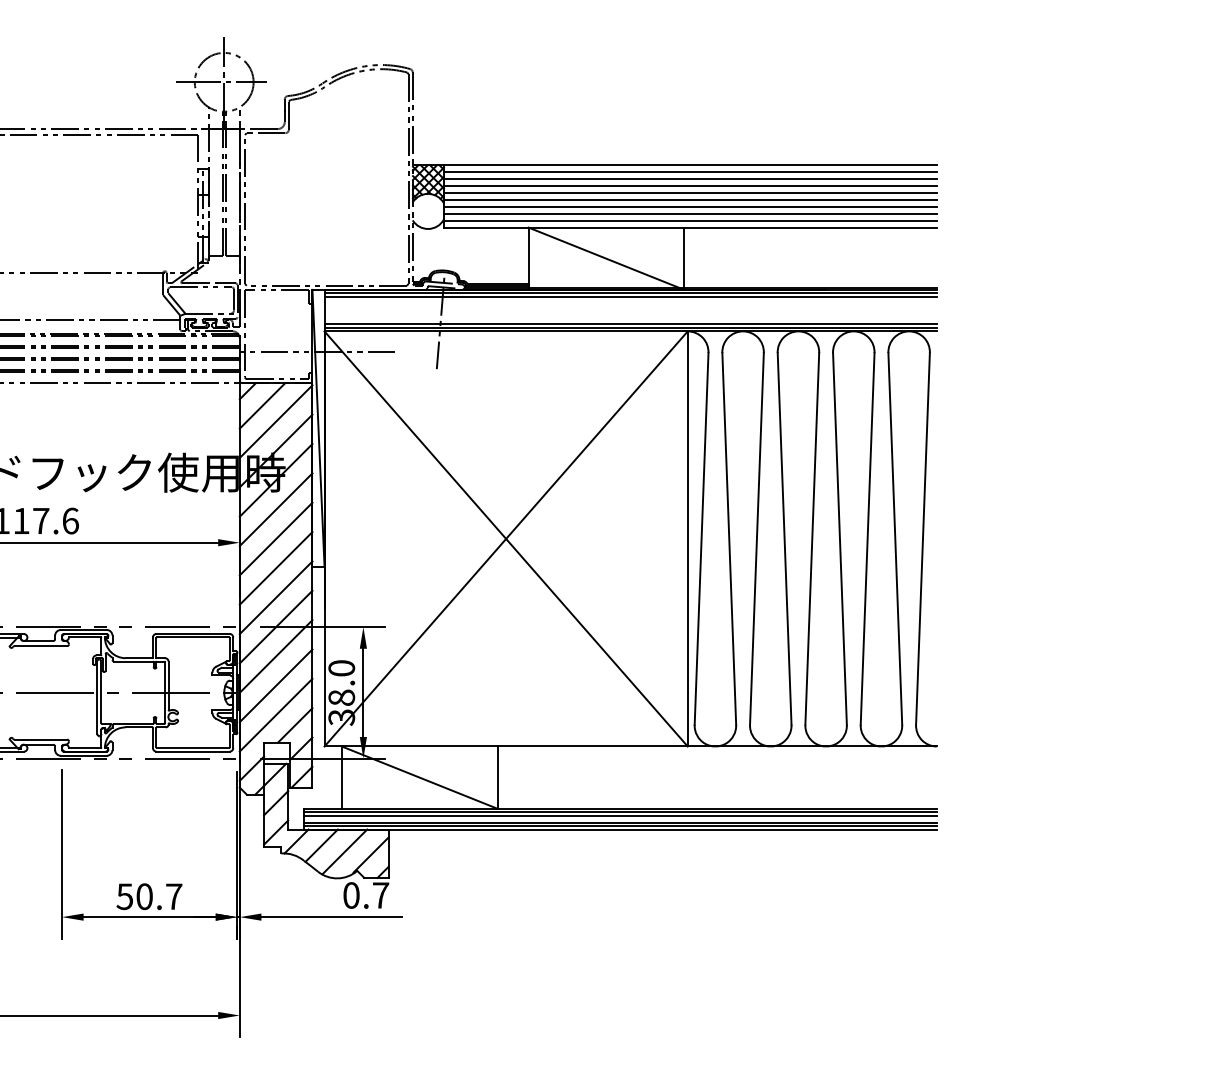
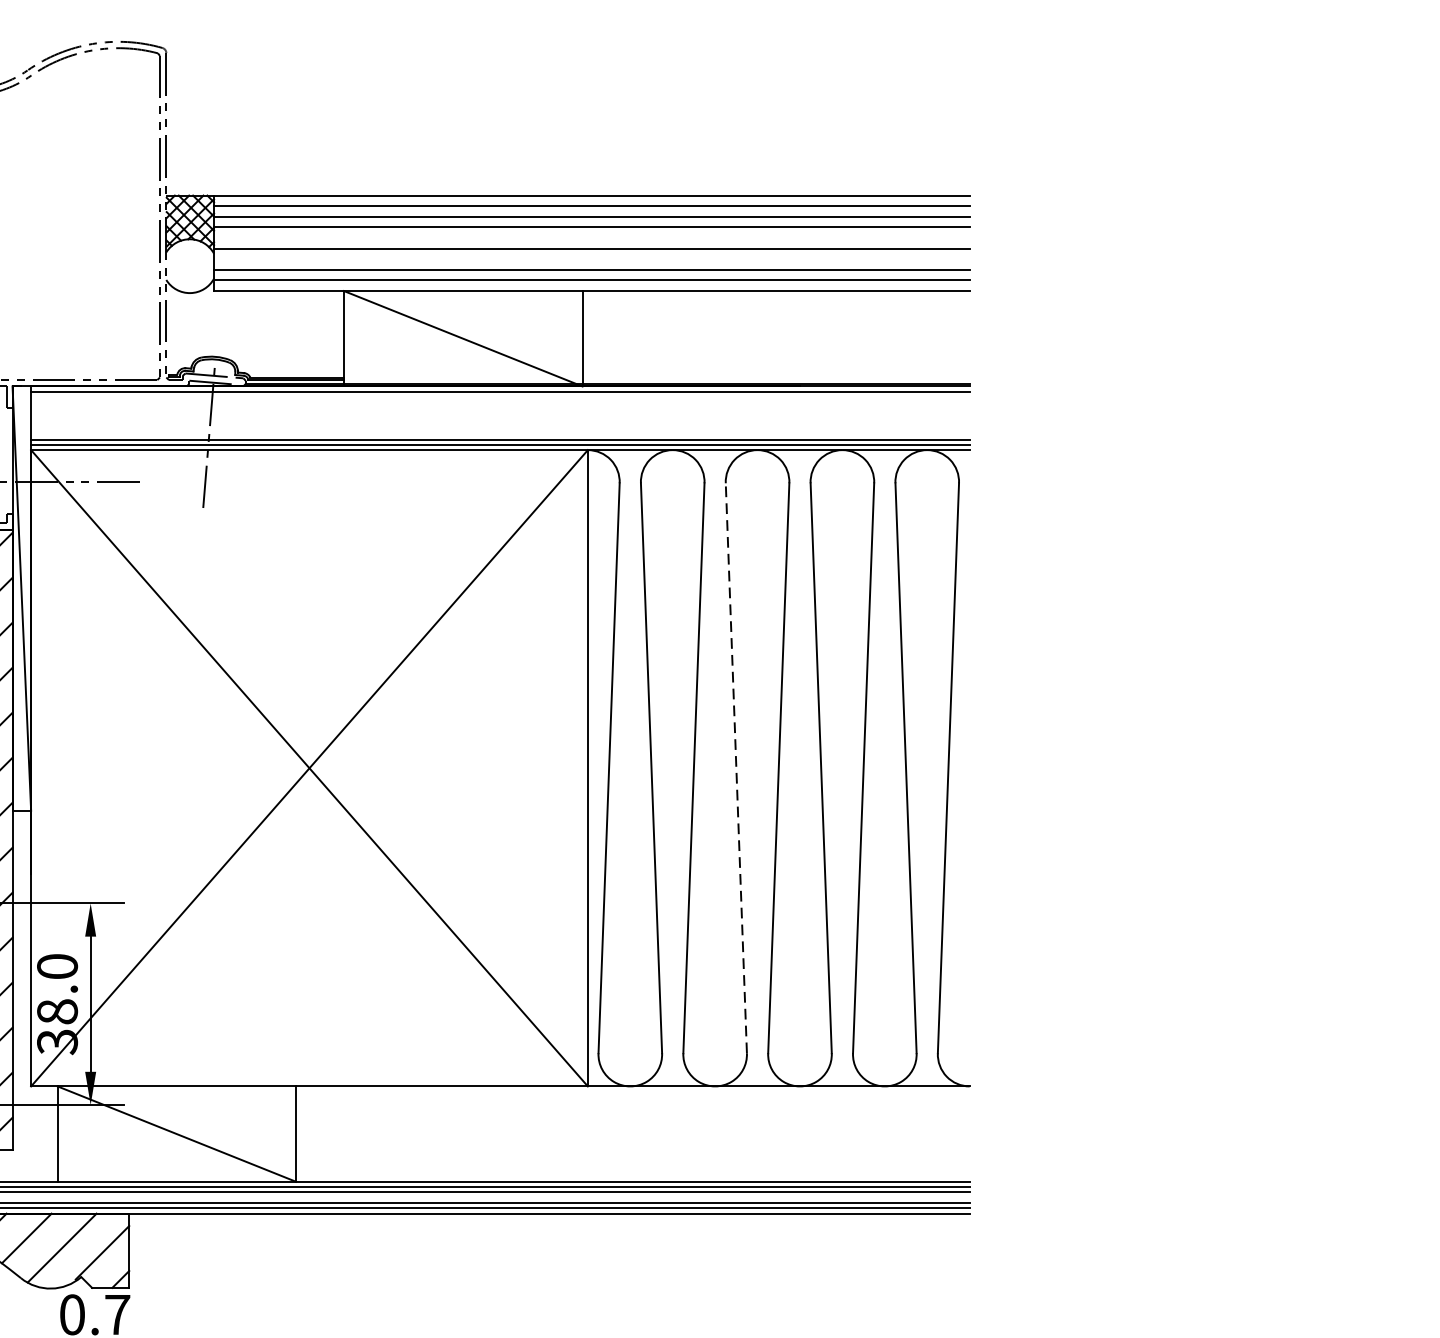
line: (689, 193) -> (590, 238), removed
line: (689, 206) -> (590, 258), removed
line: (630, 296) -> (500, 396), removed
line: (784, 538) -> (736, 767), solid -> dashed

